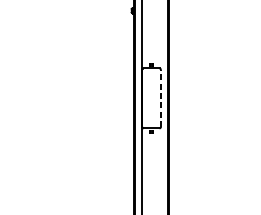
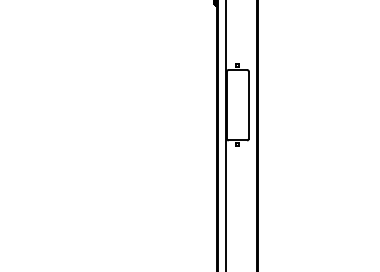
line: (160, 98) -> (248, 105), dashed -> solid

